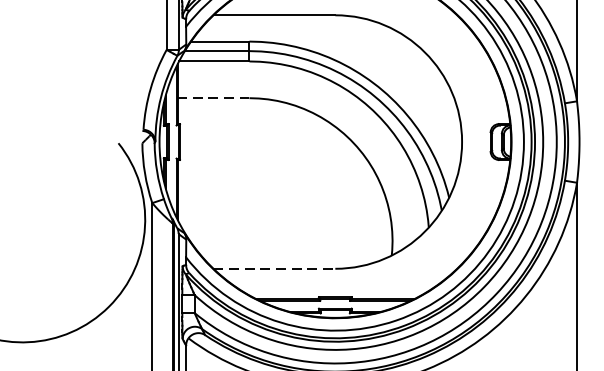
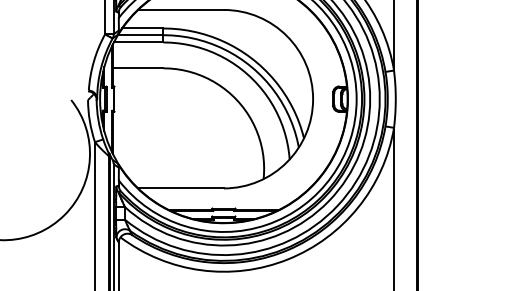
line: (212, 98) -> (137, 68), dashed -> solid
line: (275, 268) -> (181, 188), dashed -> solid

